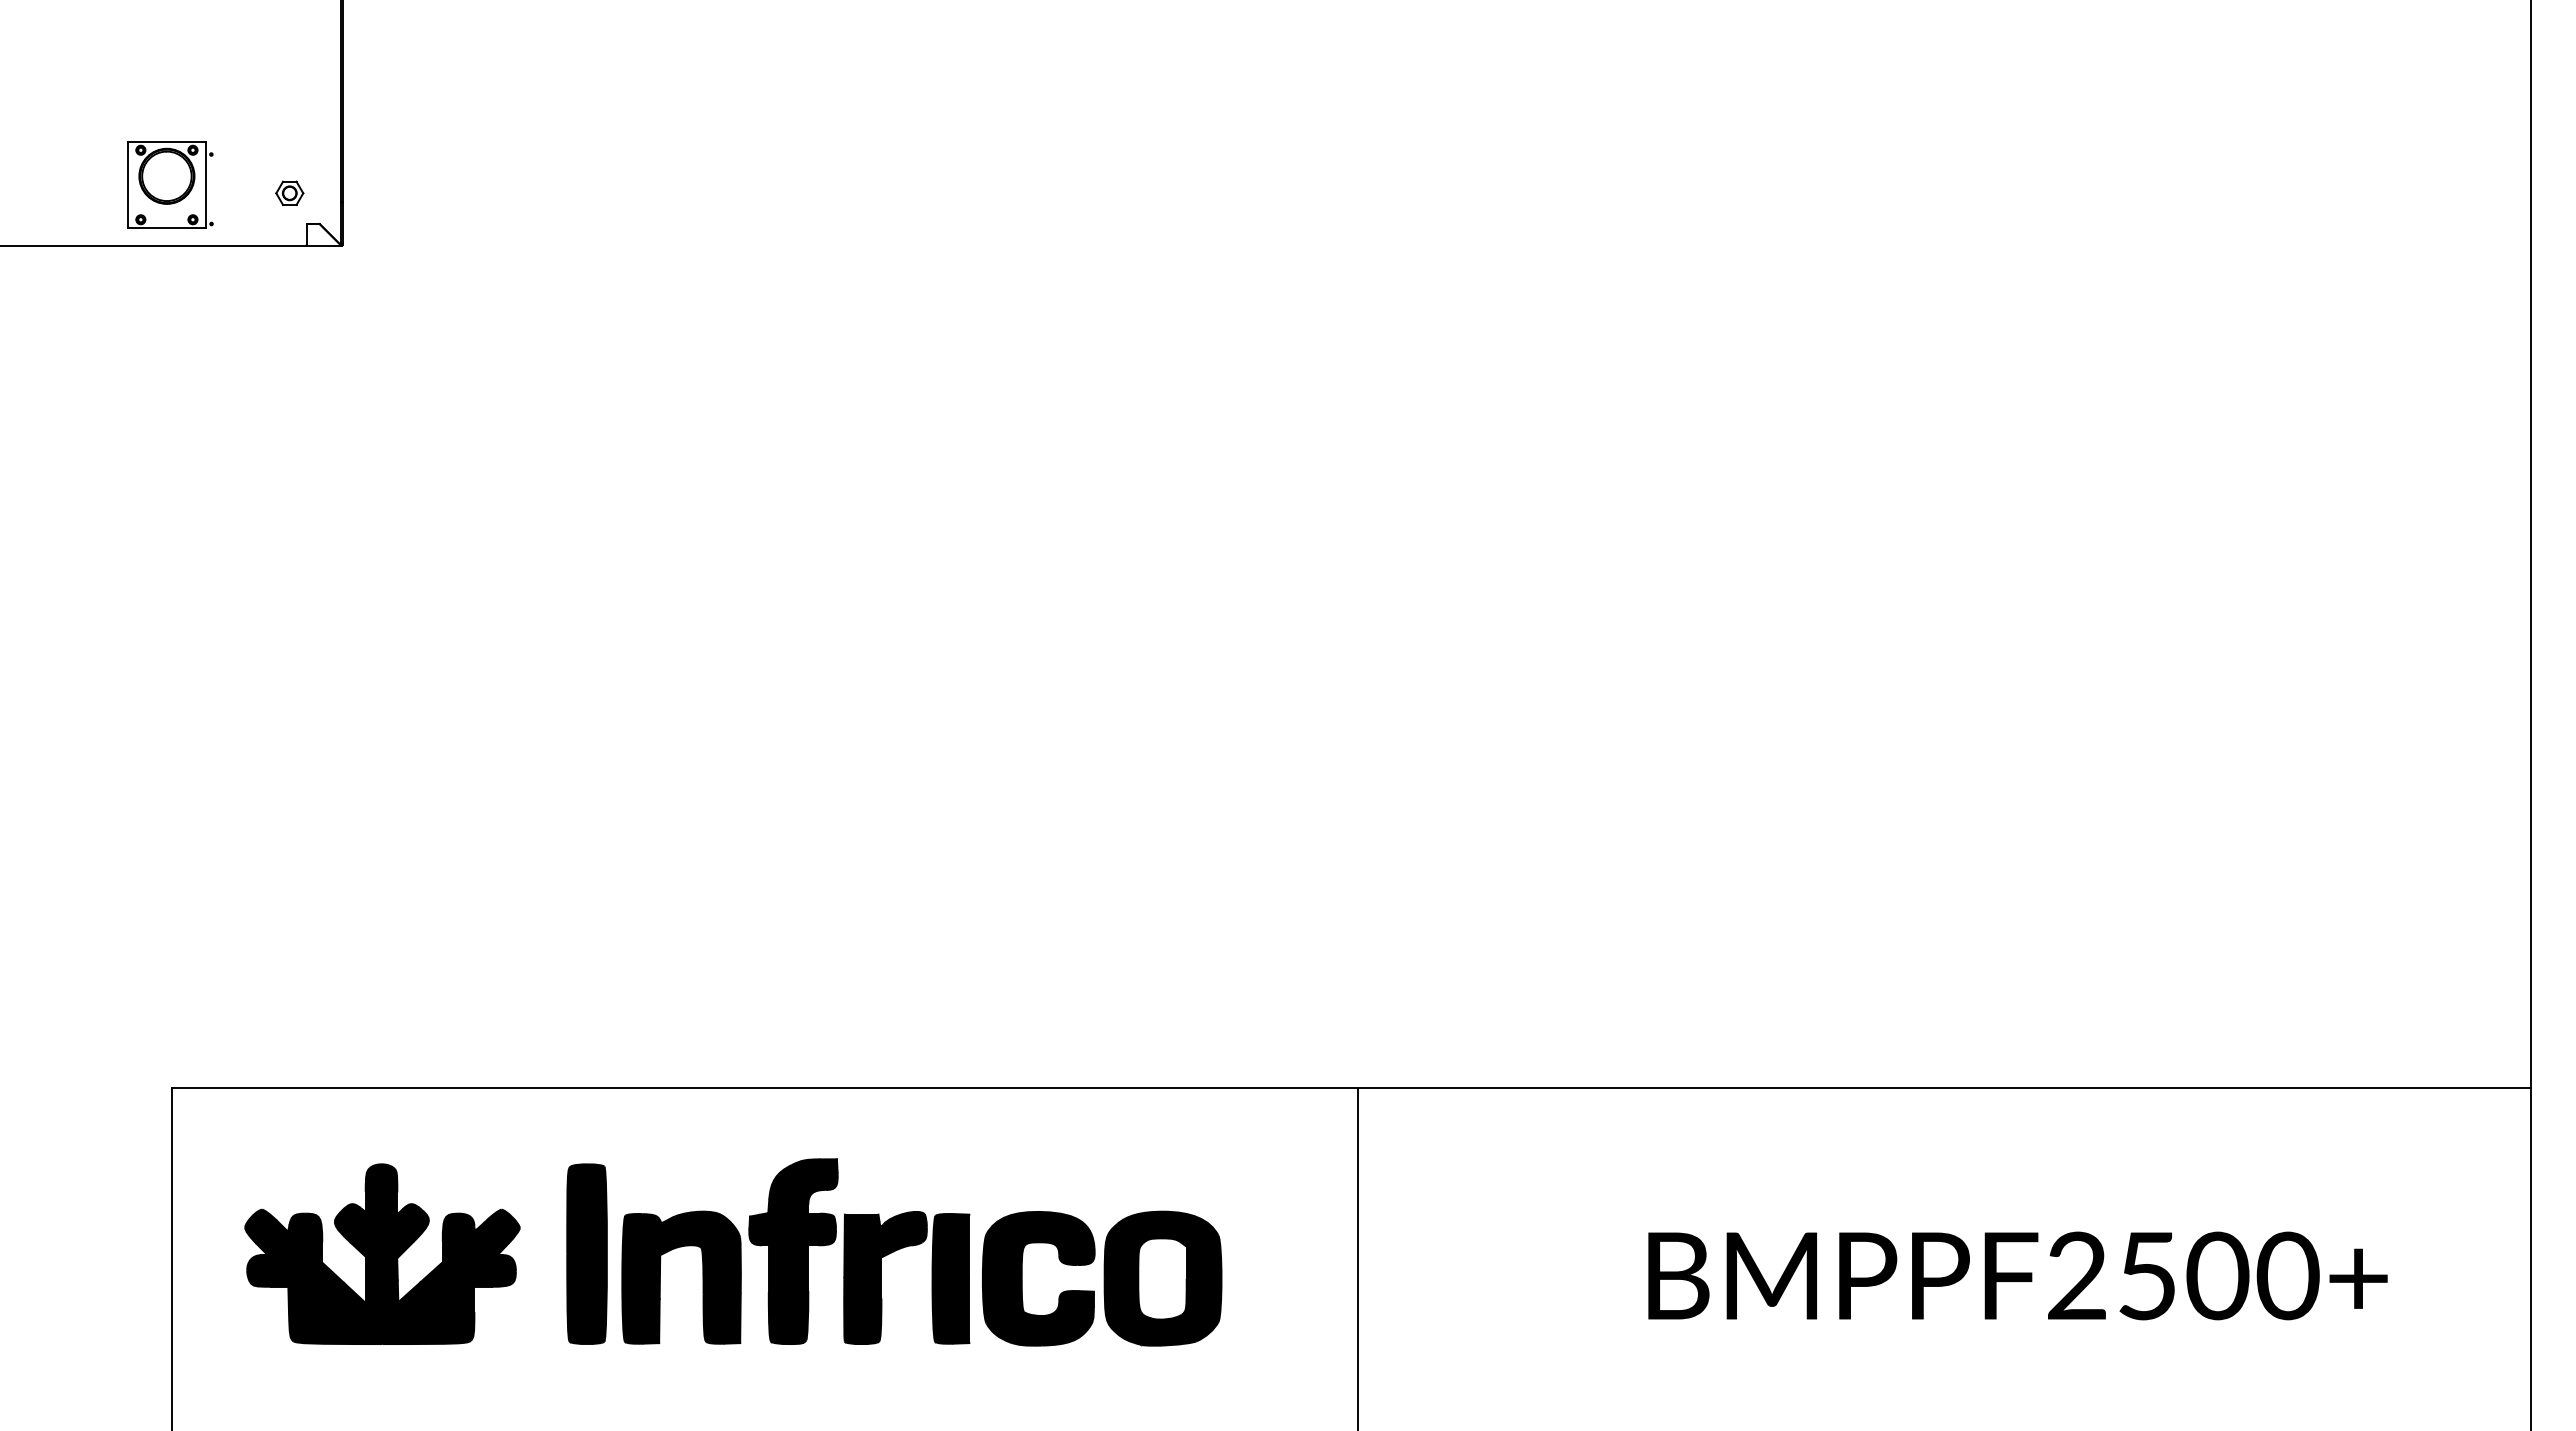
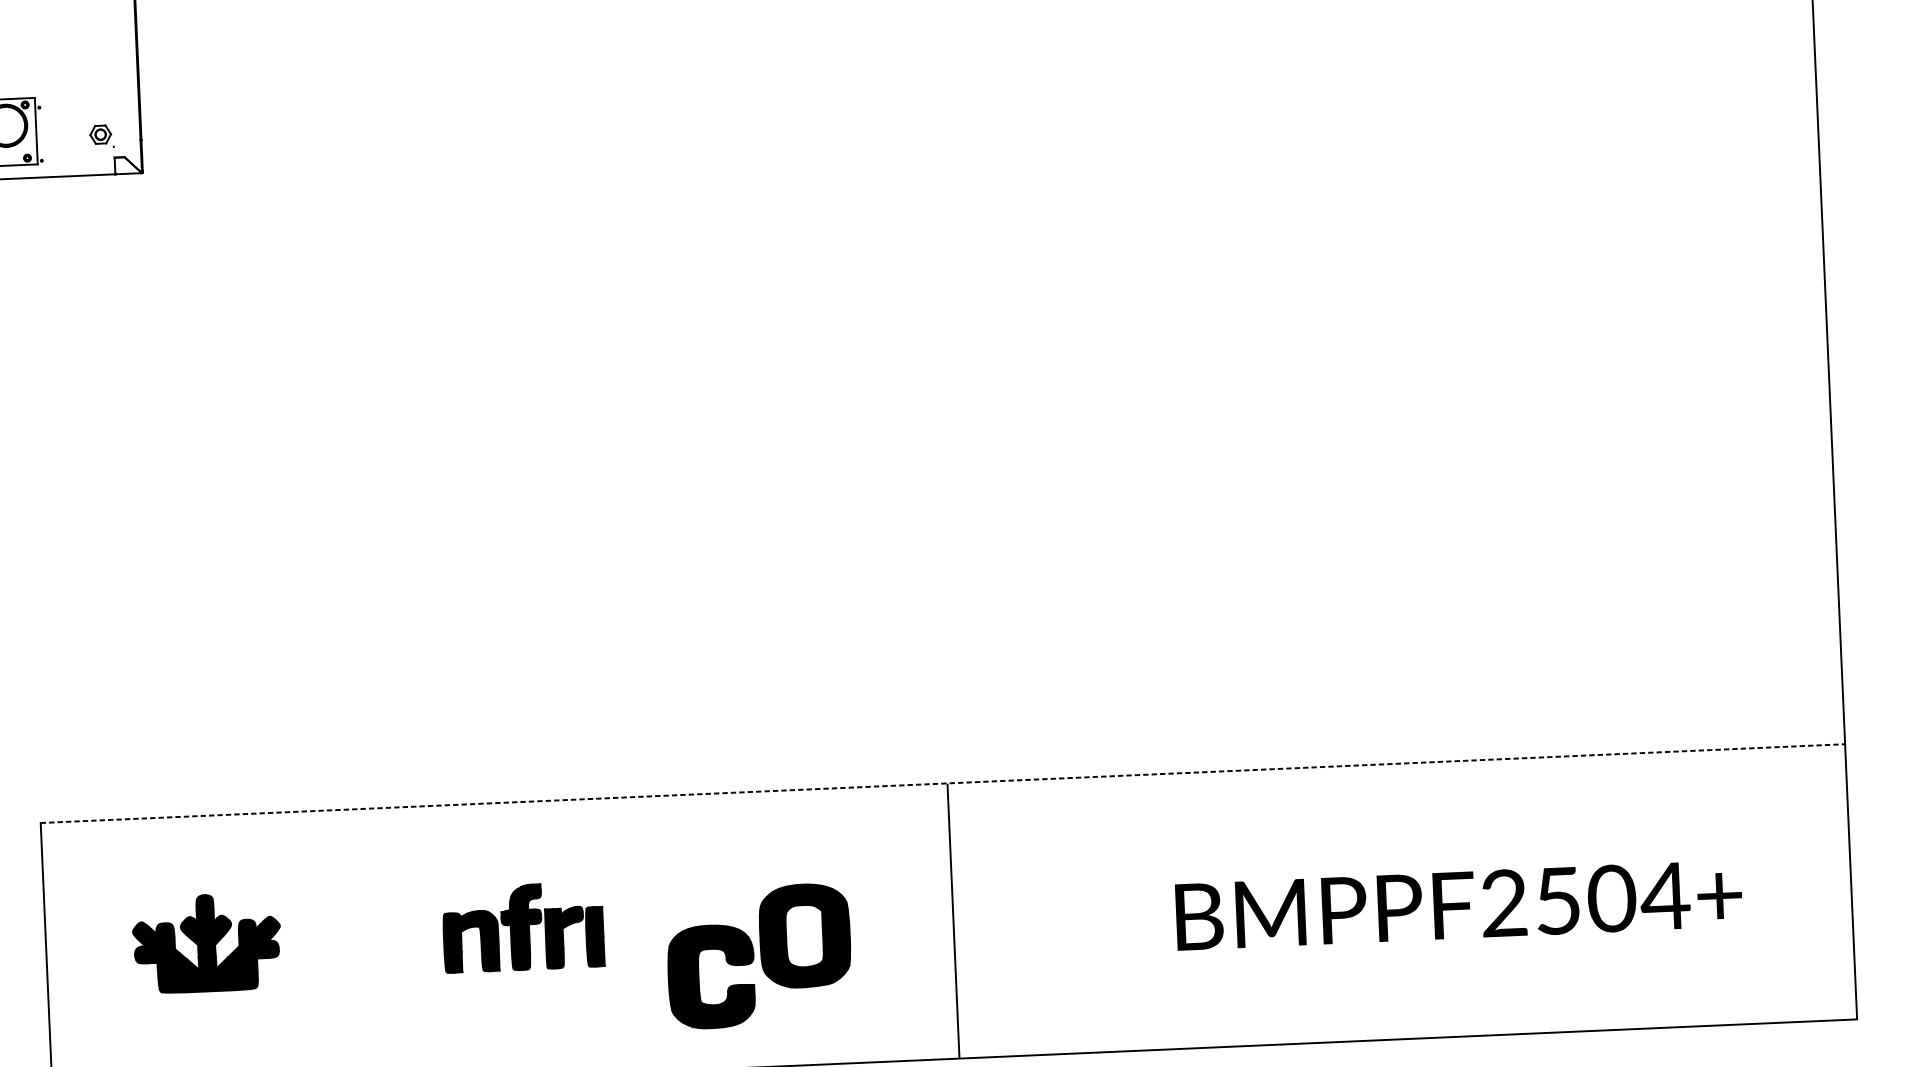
line: (1352, 1087) -> (943, 783), solid -> dashed
part: (795, 1251) -> (522, 927), size x0.6
part: (382, 1253) -> (207, 942), size x0.7
part: (586, 1253) -> (363, 935), removed
text: (2286, 1275) -> (1664, 895), BMPPF2500+ -> BMPPF2504+
part: (1022, 1278) -> (699, 977), moved

